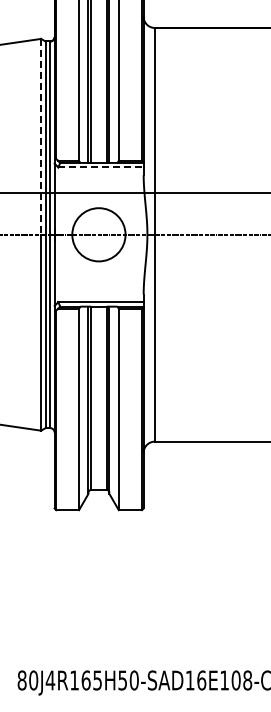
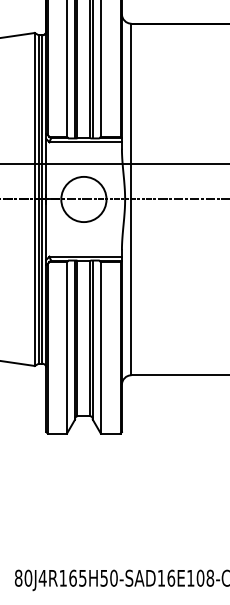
line: (41, 136) -> (35, 115), dashed -> solid
line: (101, 167) -> (86, 142), dashed -> solid

